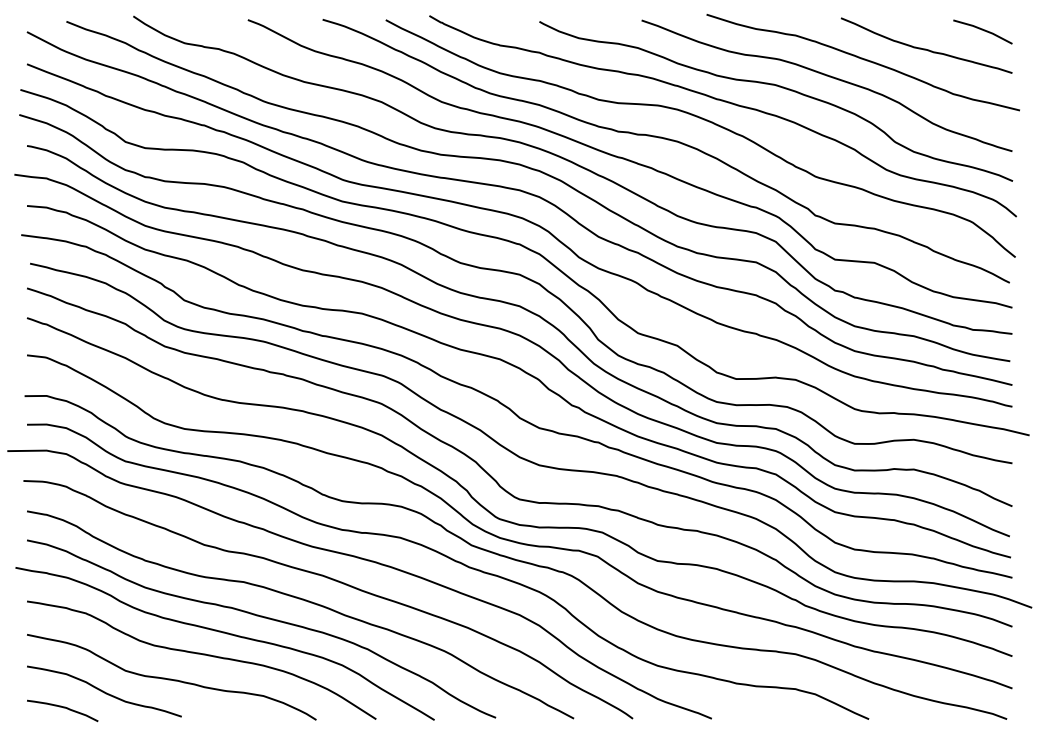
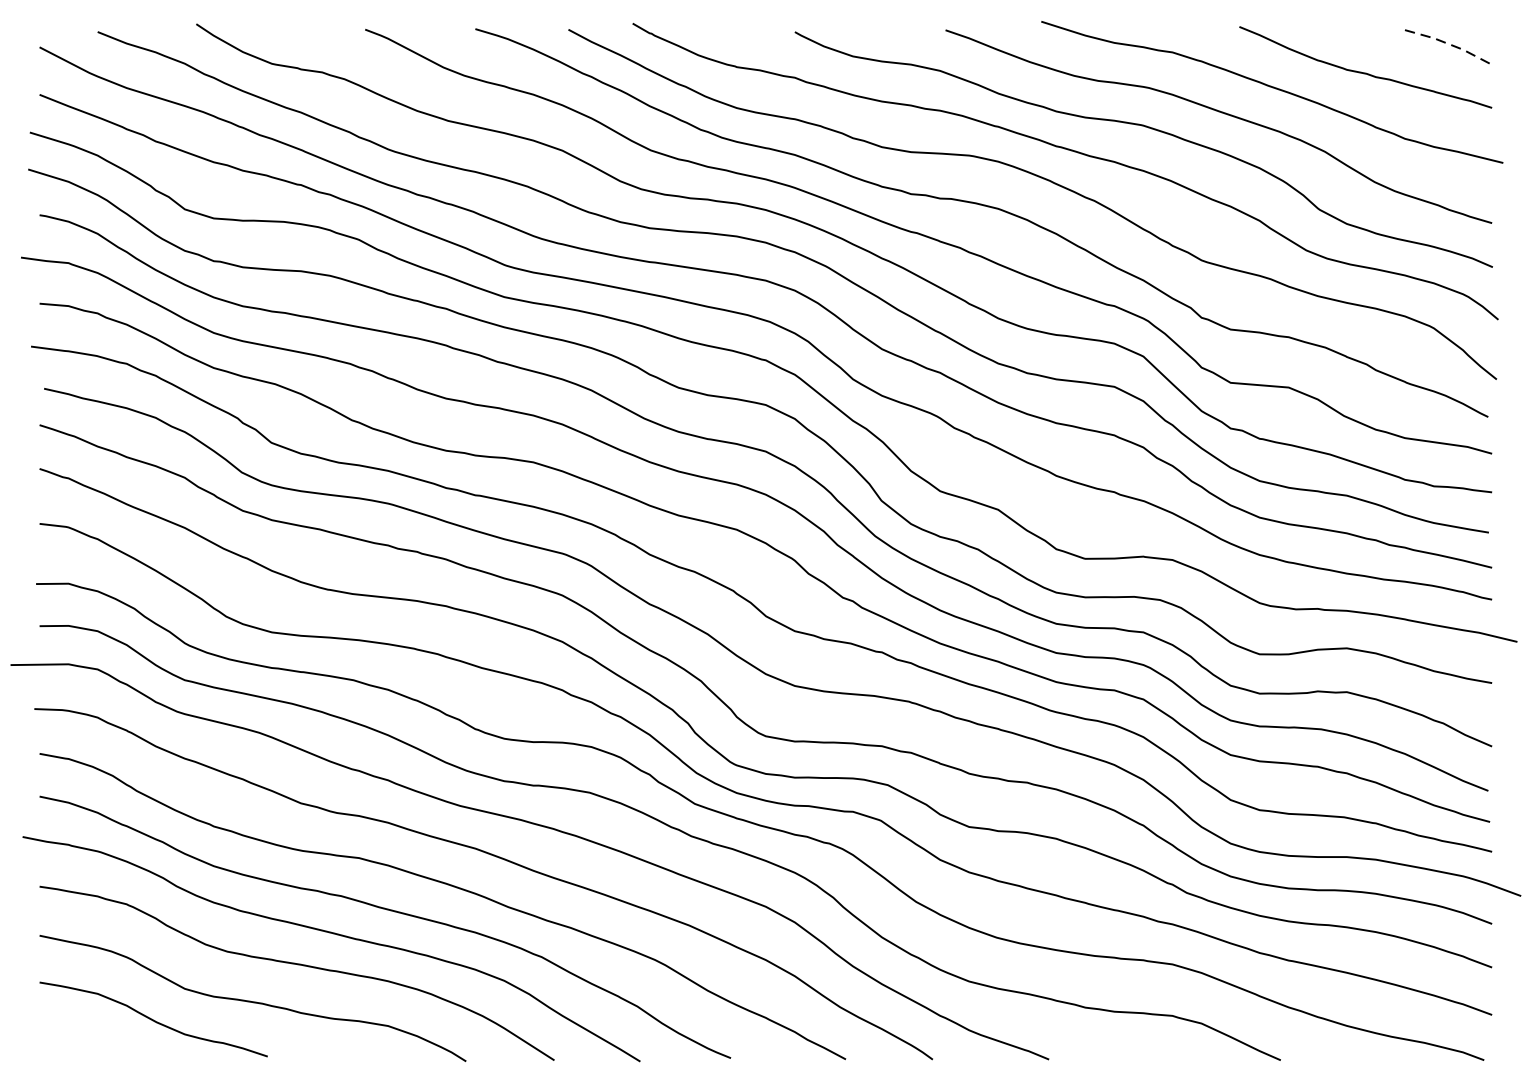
line: (983, 30) -> (1449, 45), solid -> dashed
curve: (63, 708) -> (93, 1044), removed

